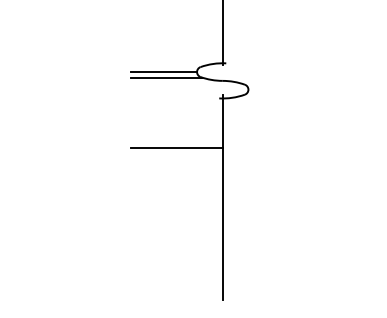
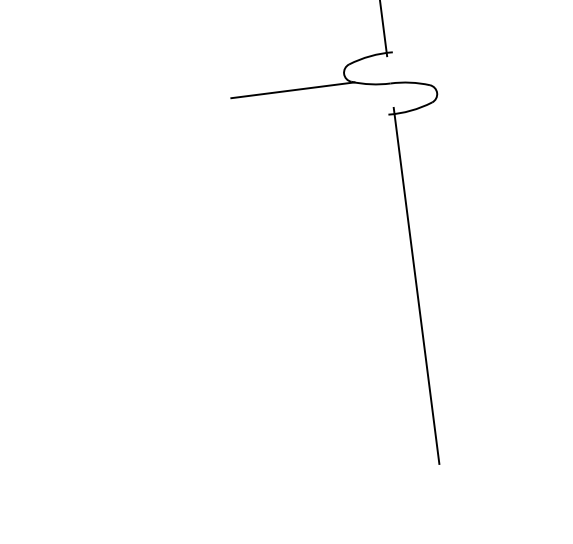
line: (164, 72) -> (287, 81), removed
line: (176, 148) -> (325, 211), removed

